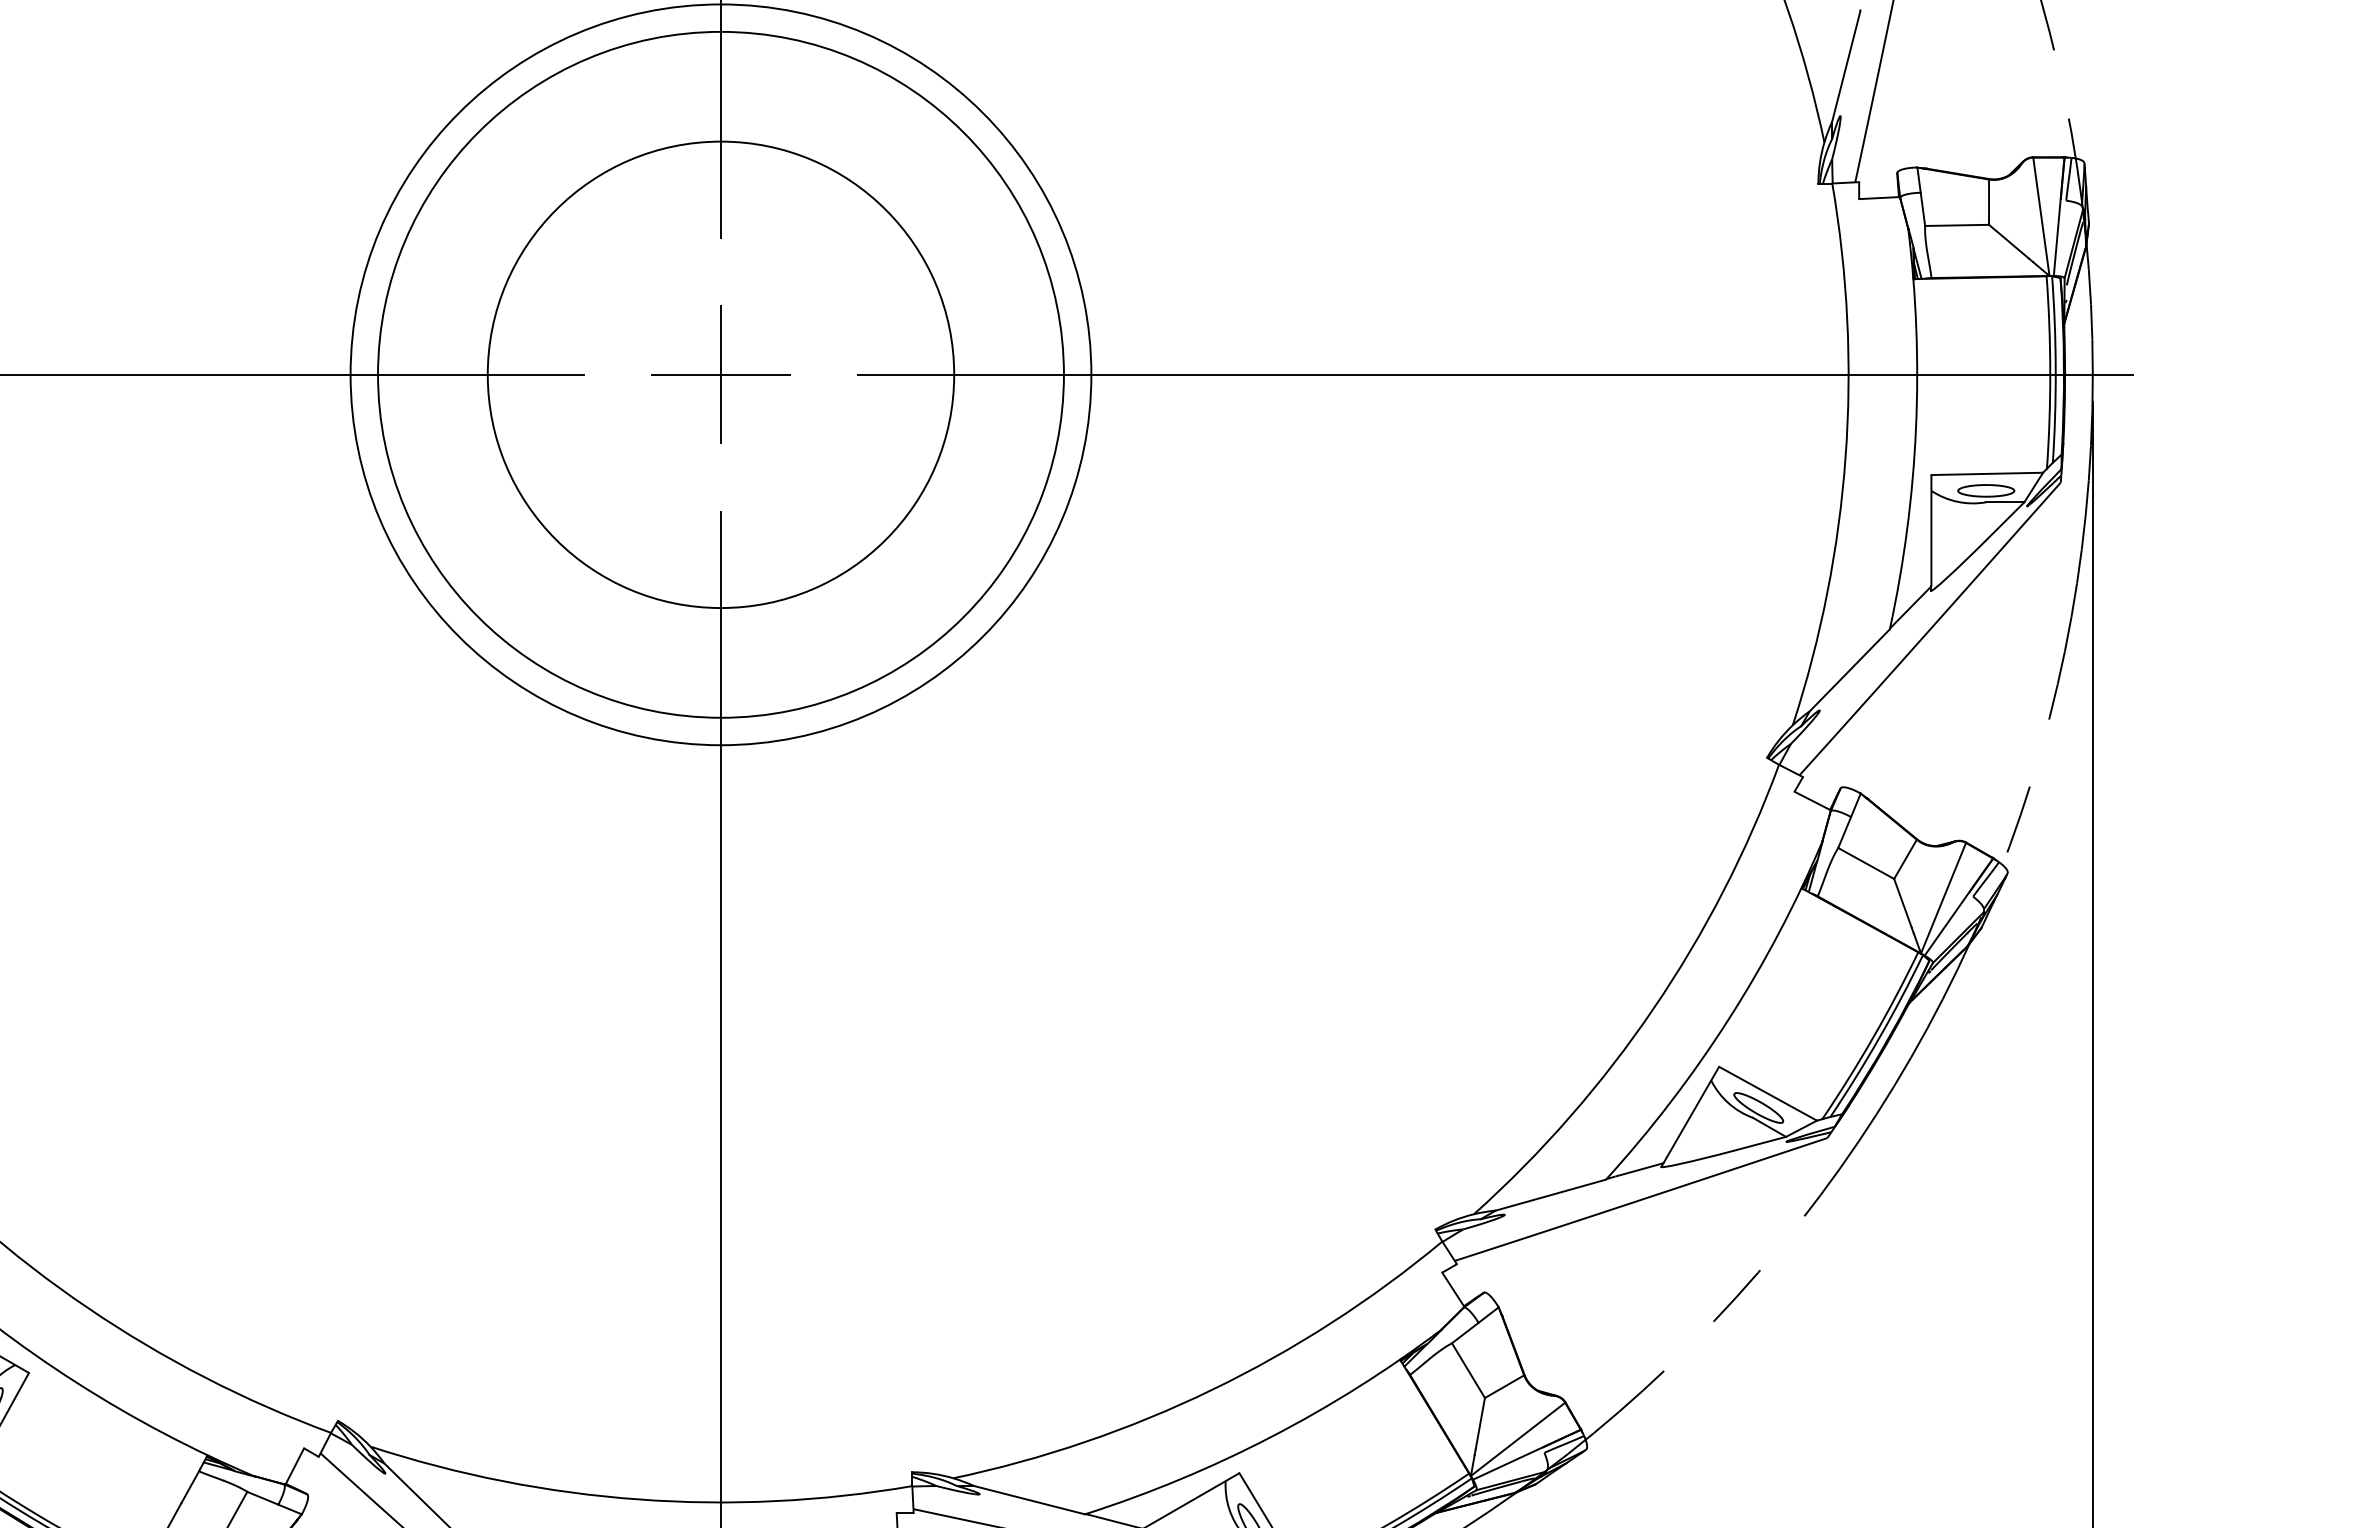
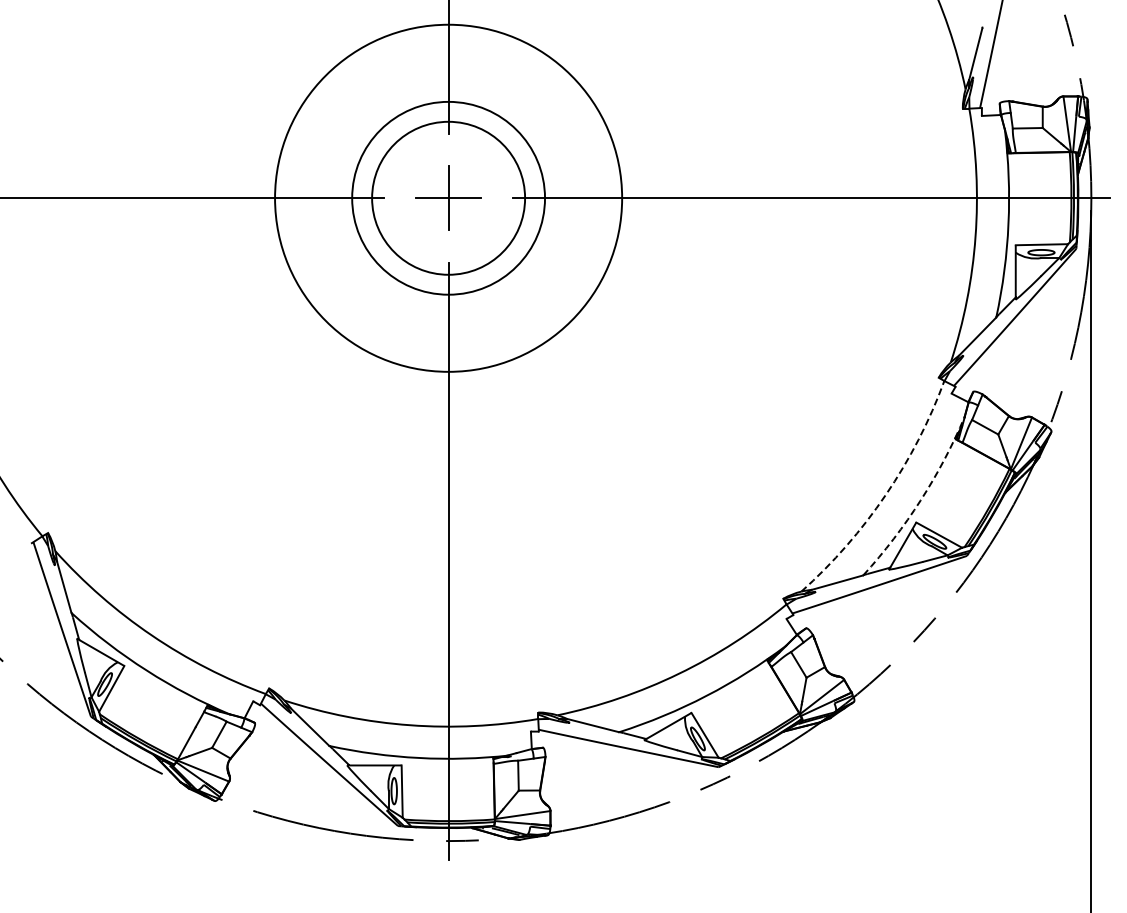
circle: (720, 375) -> (448, 198), size x0.6
circle: (720, 375) -> (448, 198), size x0.7
arc: (1653, 1009) -> (885, 495), solid -> dashed
arc: (1728, 1019) -> (920, 500), solid -> dashed

